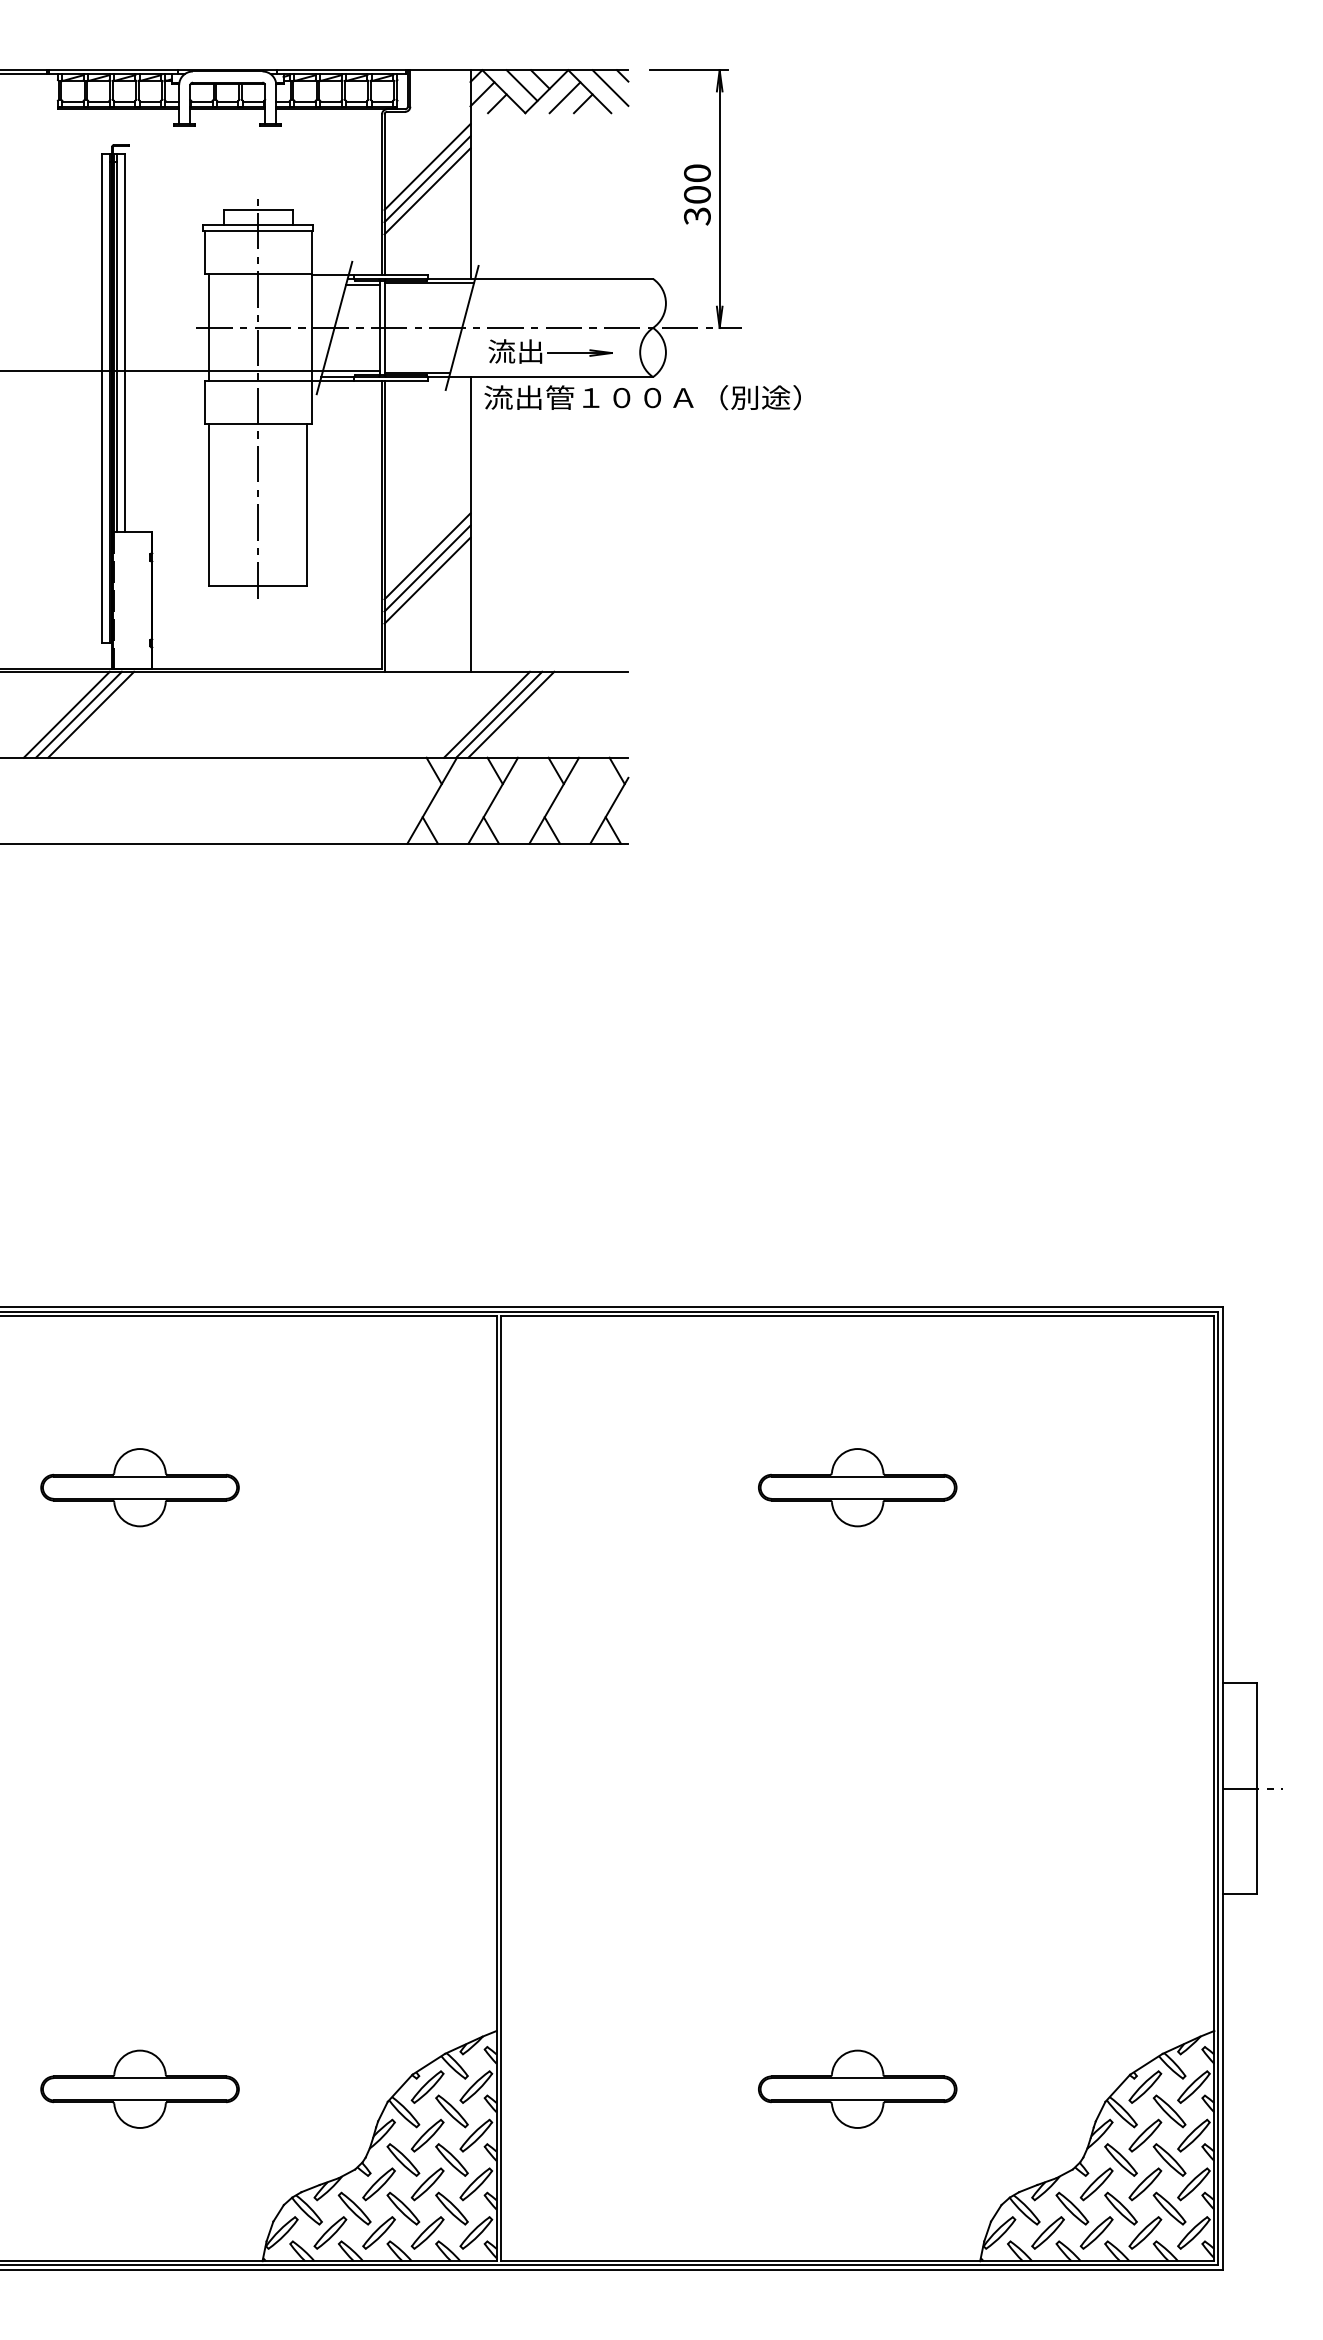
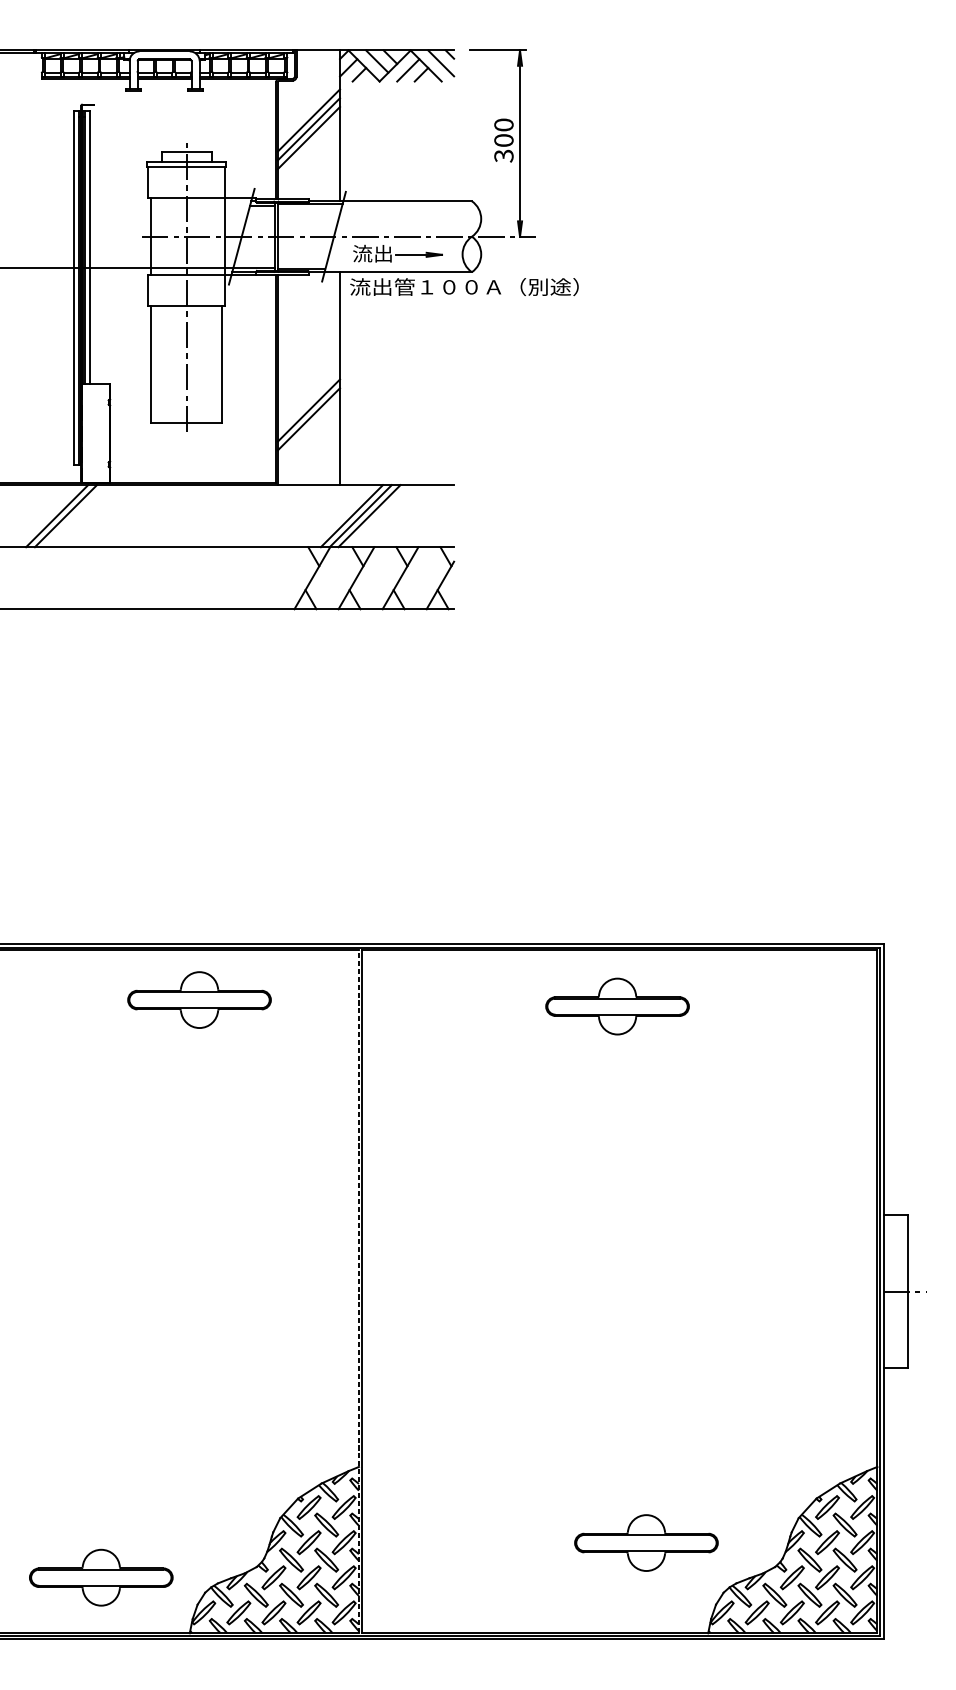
line: (427, 556) -> (308, 401), removed
line: (66, 714) -> (48, 515), removed
part: (139, 1487) -> (199, 999), moved
part: (857, 1487) -> (617, 1006), moved
line: (496, 1788) -> (358, 1291), solid -> dashed
part: (139, 2088) -> (100, 1577), moved
part: (857, 2088) -> (646, 1542), moved

